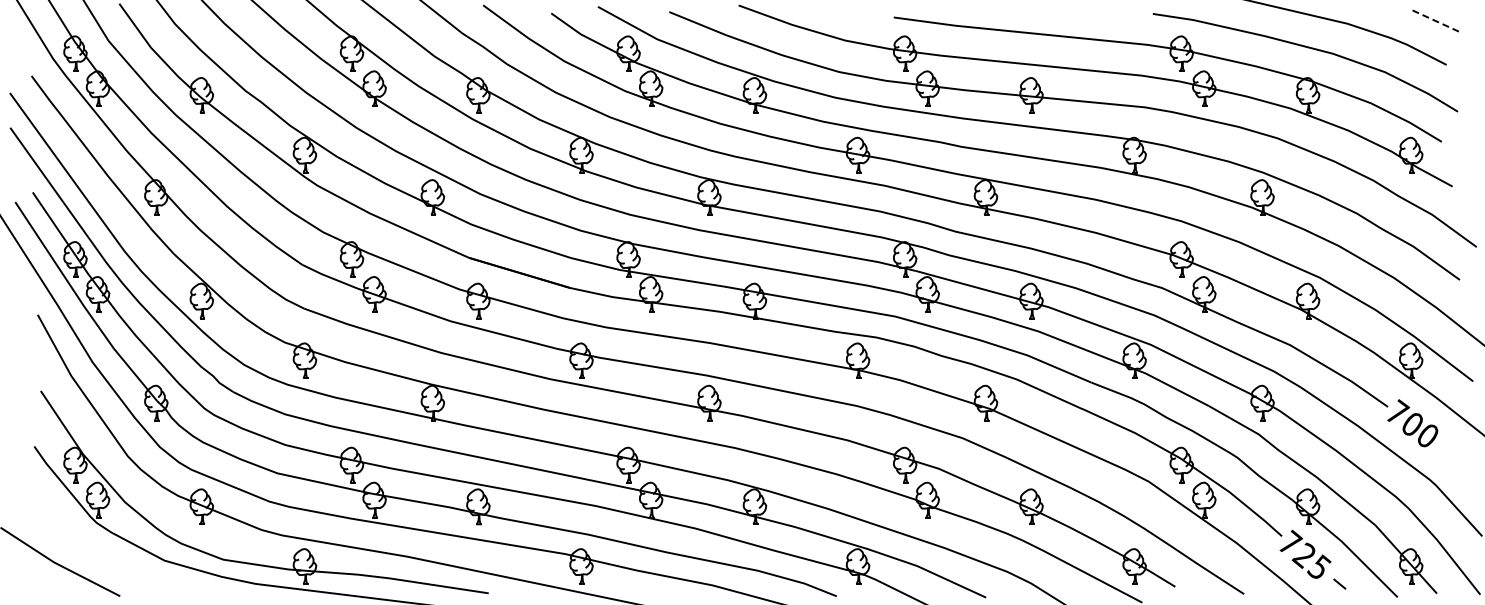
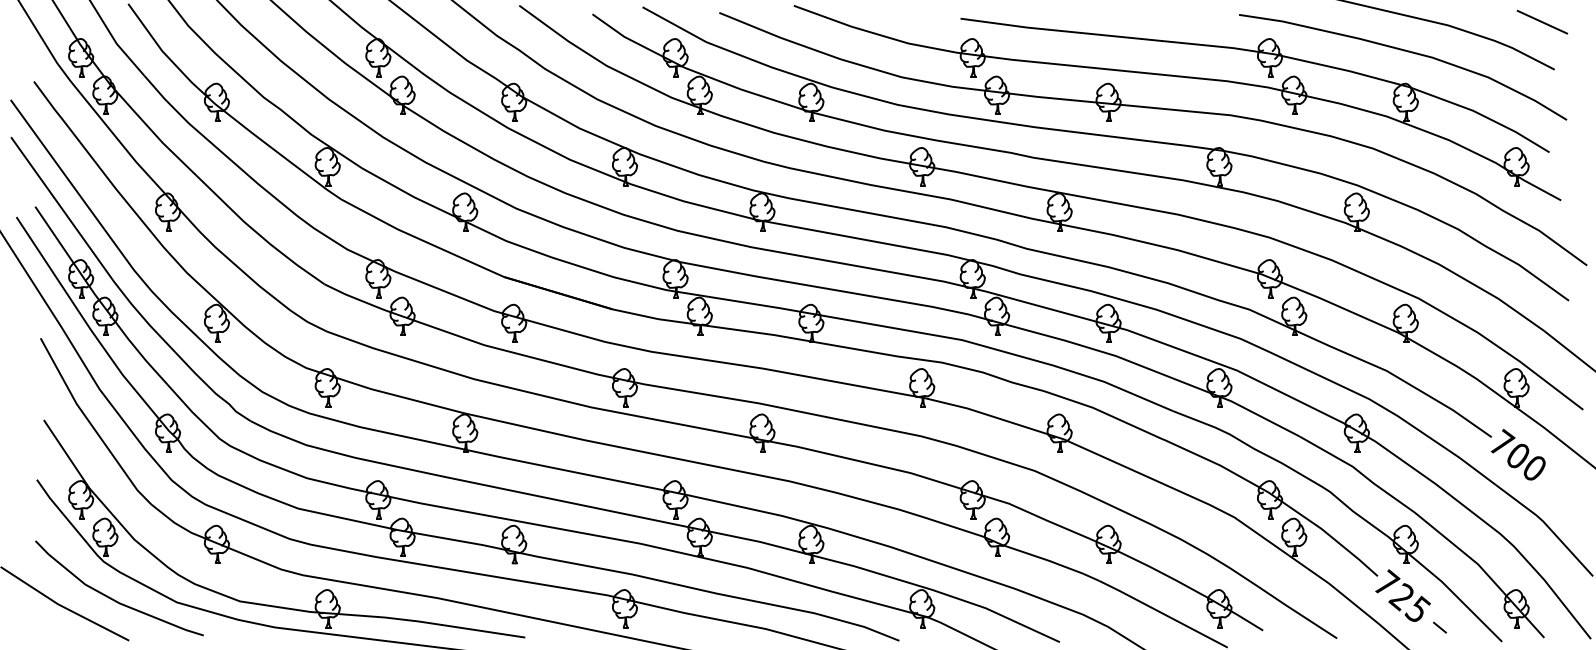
line: (1434, 20) -> (1541, 21), dashed -> solid
curve: (106, 557) -> (114, 599), added

